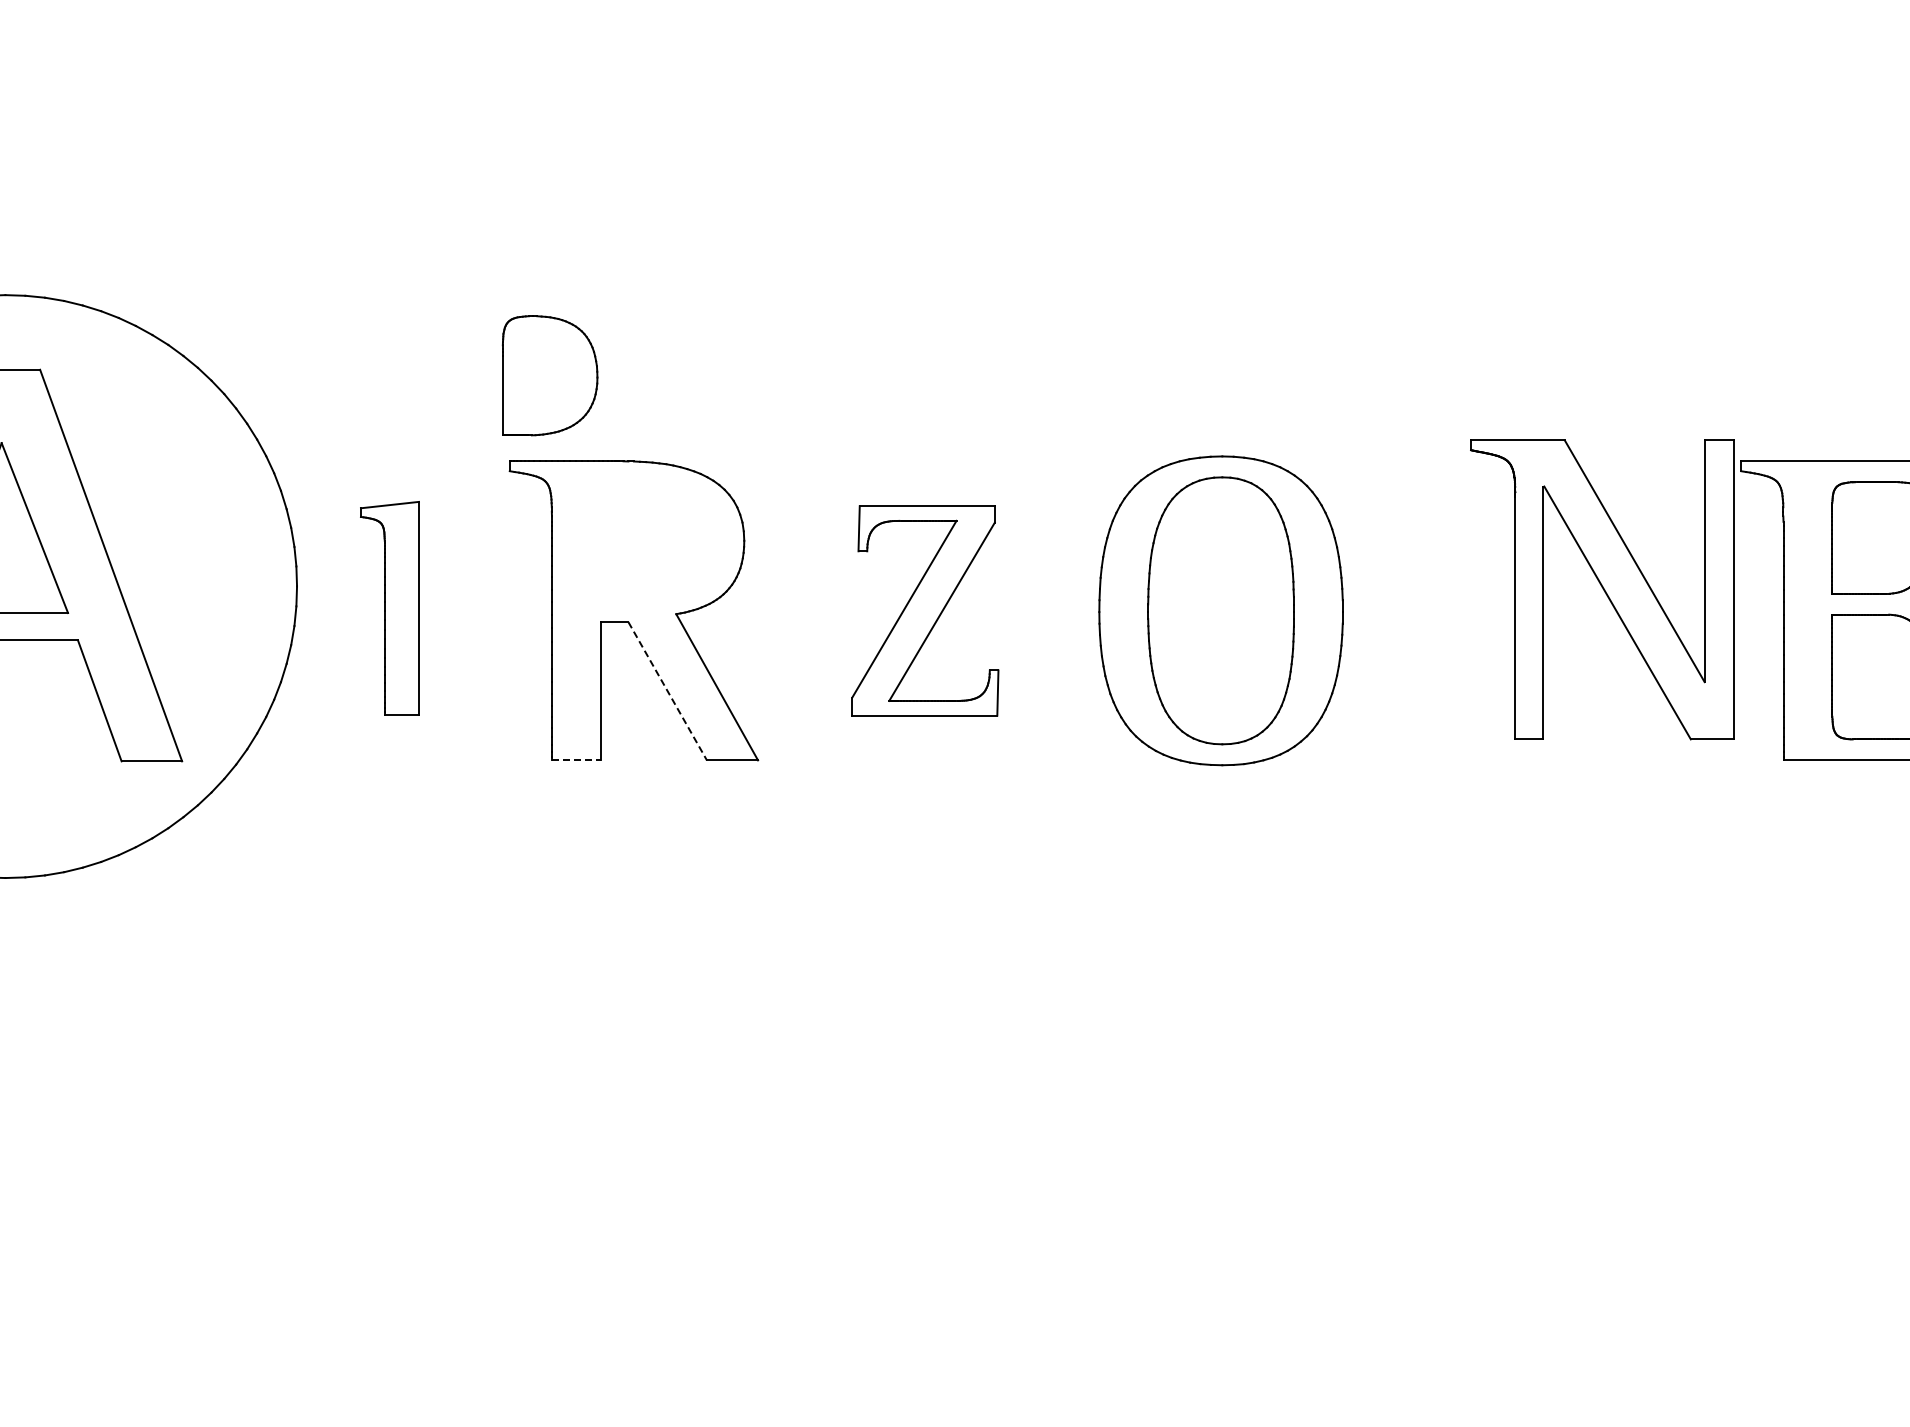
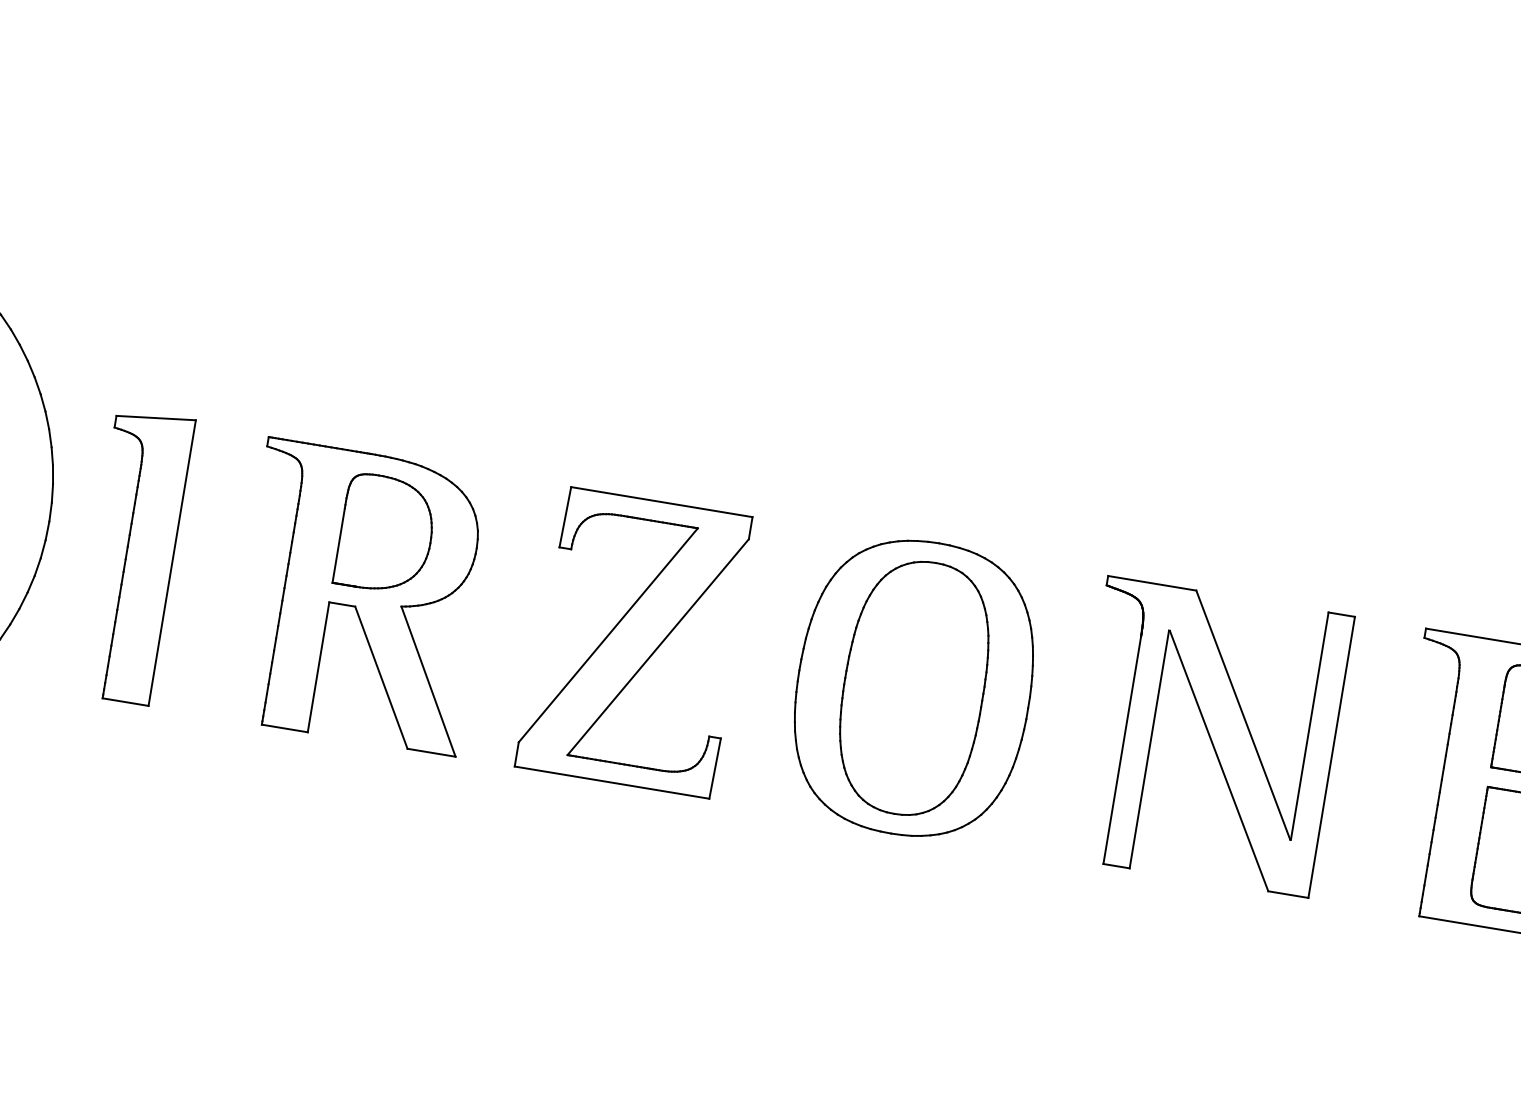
part: (549, 375) -> (385, 533), moved
part: (1602, 589) -> (1208, 736), moved
part: (389, 607) -> (132, 555), size x1.43
part: (925, 610) -> (636, 641), size x1.43
line: (667, 691) -> (381, 677), dashed -> solid
line: (576, 760) -> (284, 728), dashed -> solid

